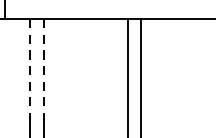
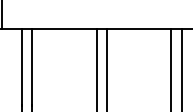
line: (30, 69) -> (21, 67), dashed -> solid
line: (44, 69) -> (32, 67), dashed -> solid

